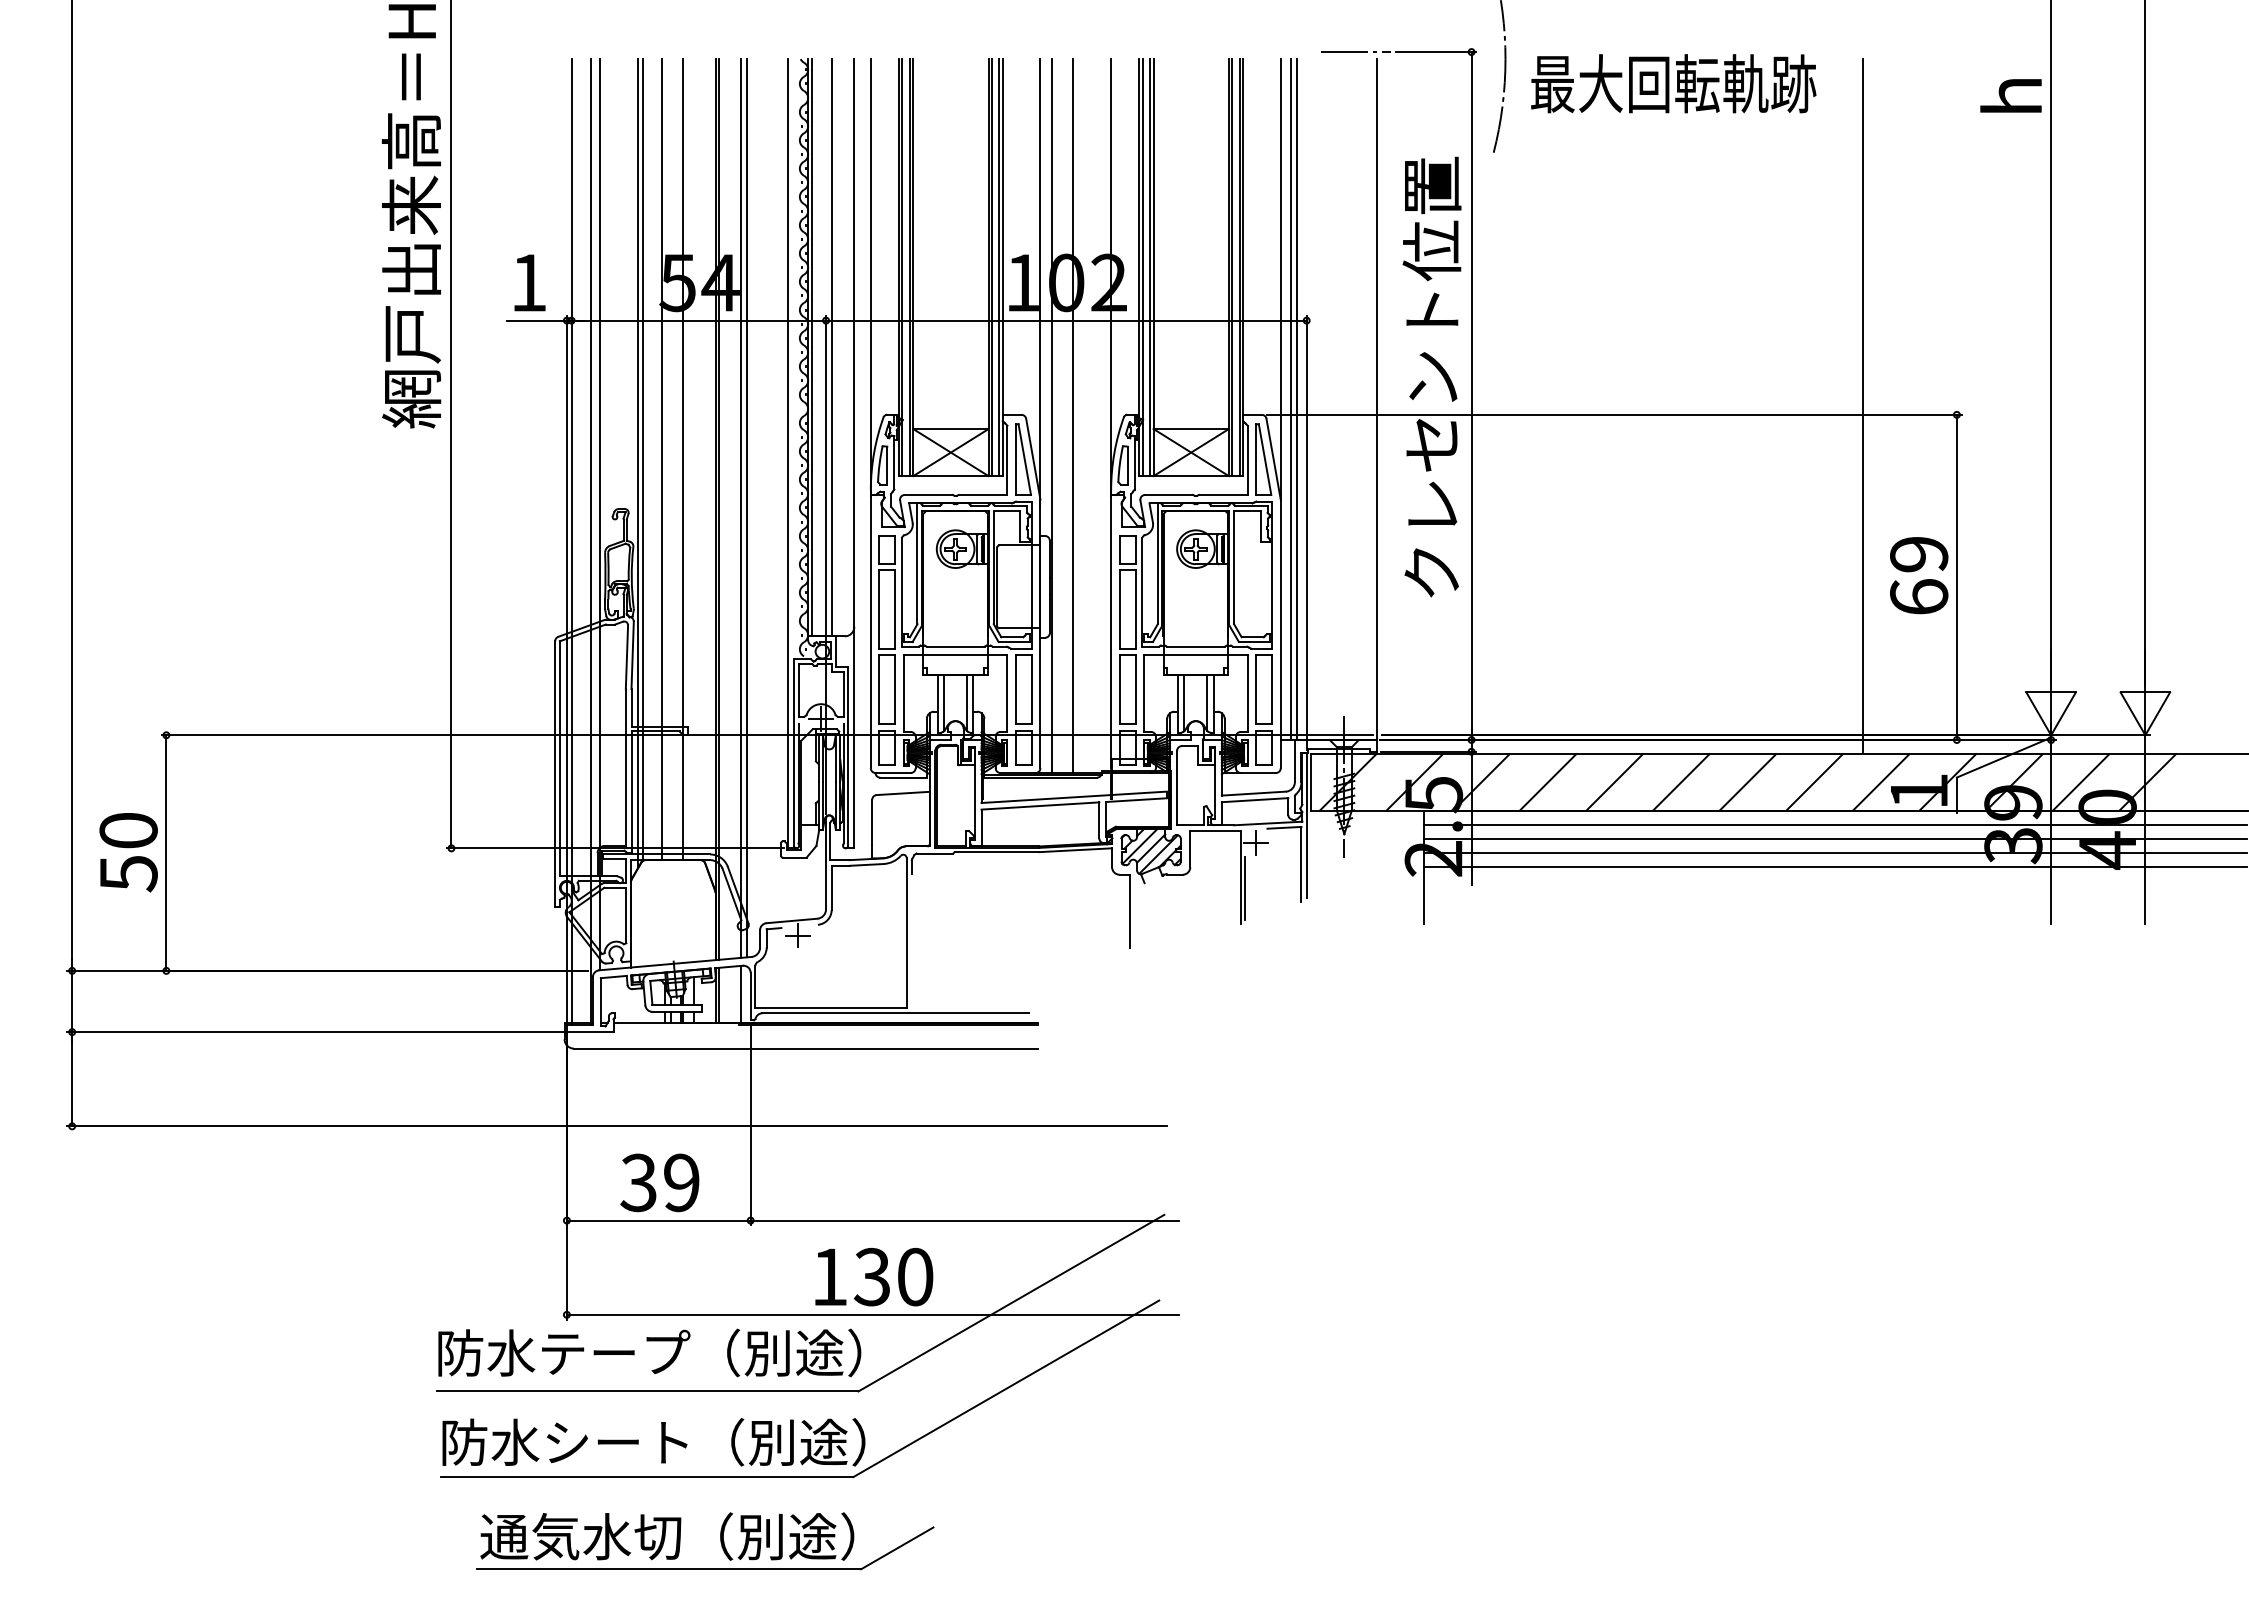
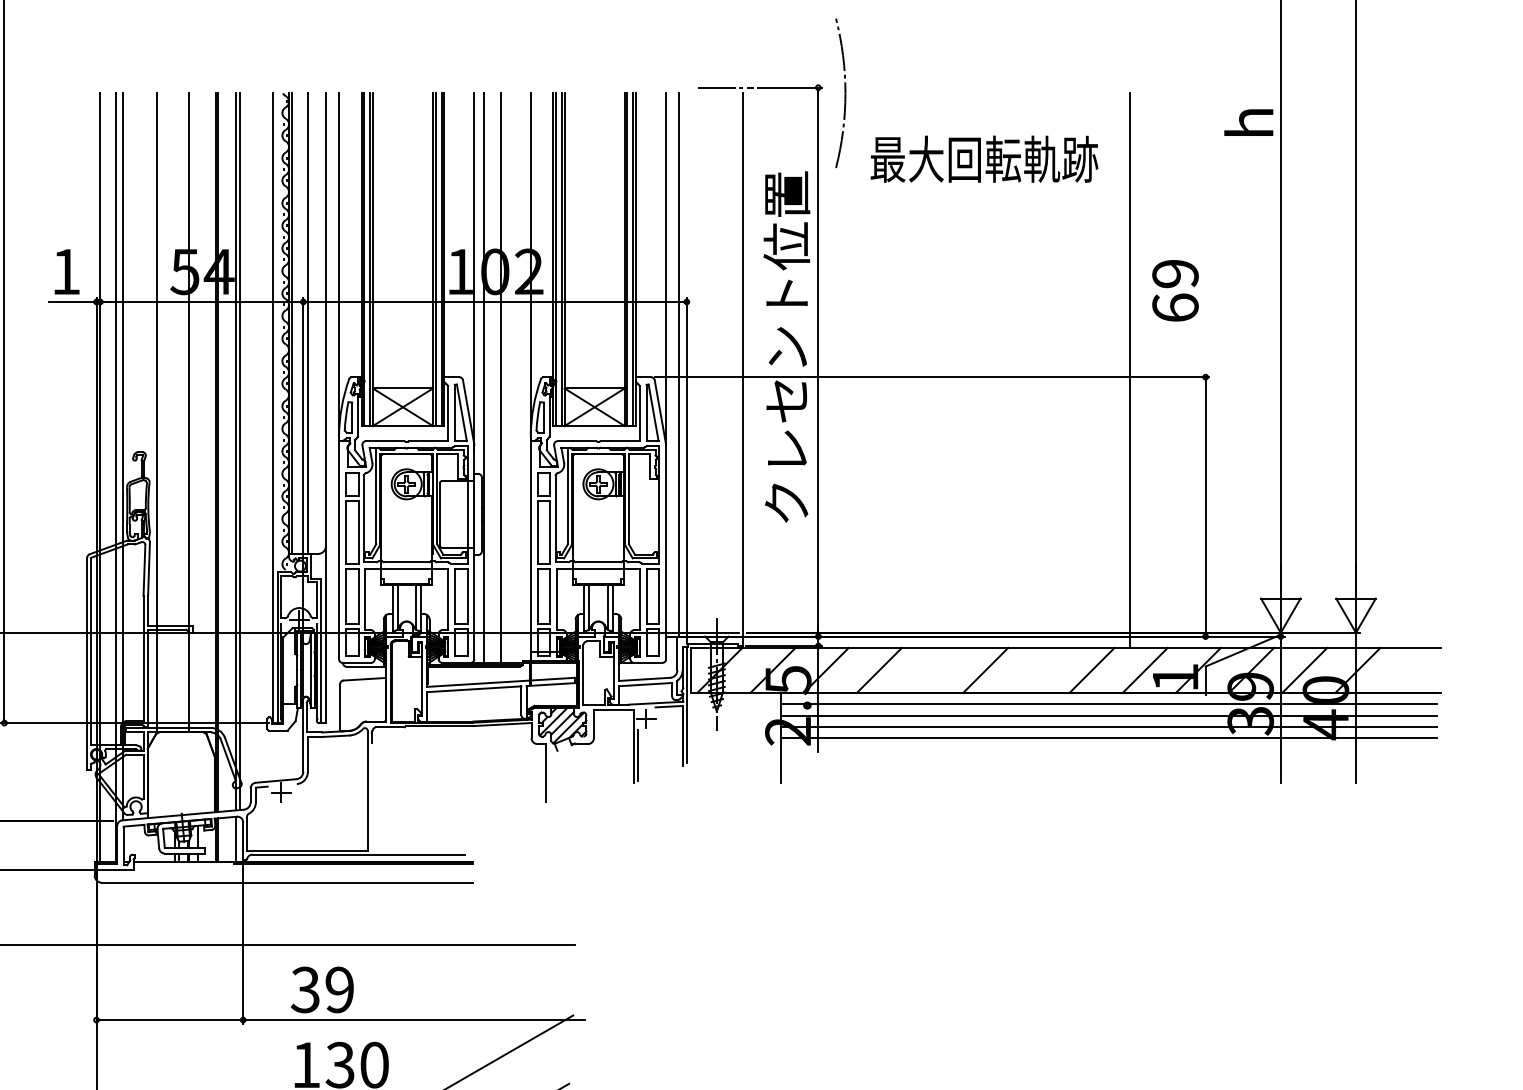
text: (1673, 83) -> (984, 159), moved
line: (1290, 399) -> (673, 364), removed
line: (662, 459) -> (172, 412), removed
line: (638, 463) -> (153, 415), removed
text: (1919, 575) -> (1175, 290), moved
line: (1614, 782) -> (932, 670), removed
line: (1747, 782) -> (1038, 670), removed
text: (659, 1182) -> (322, 989), moved

